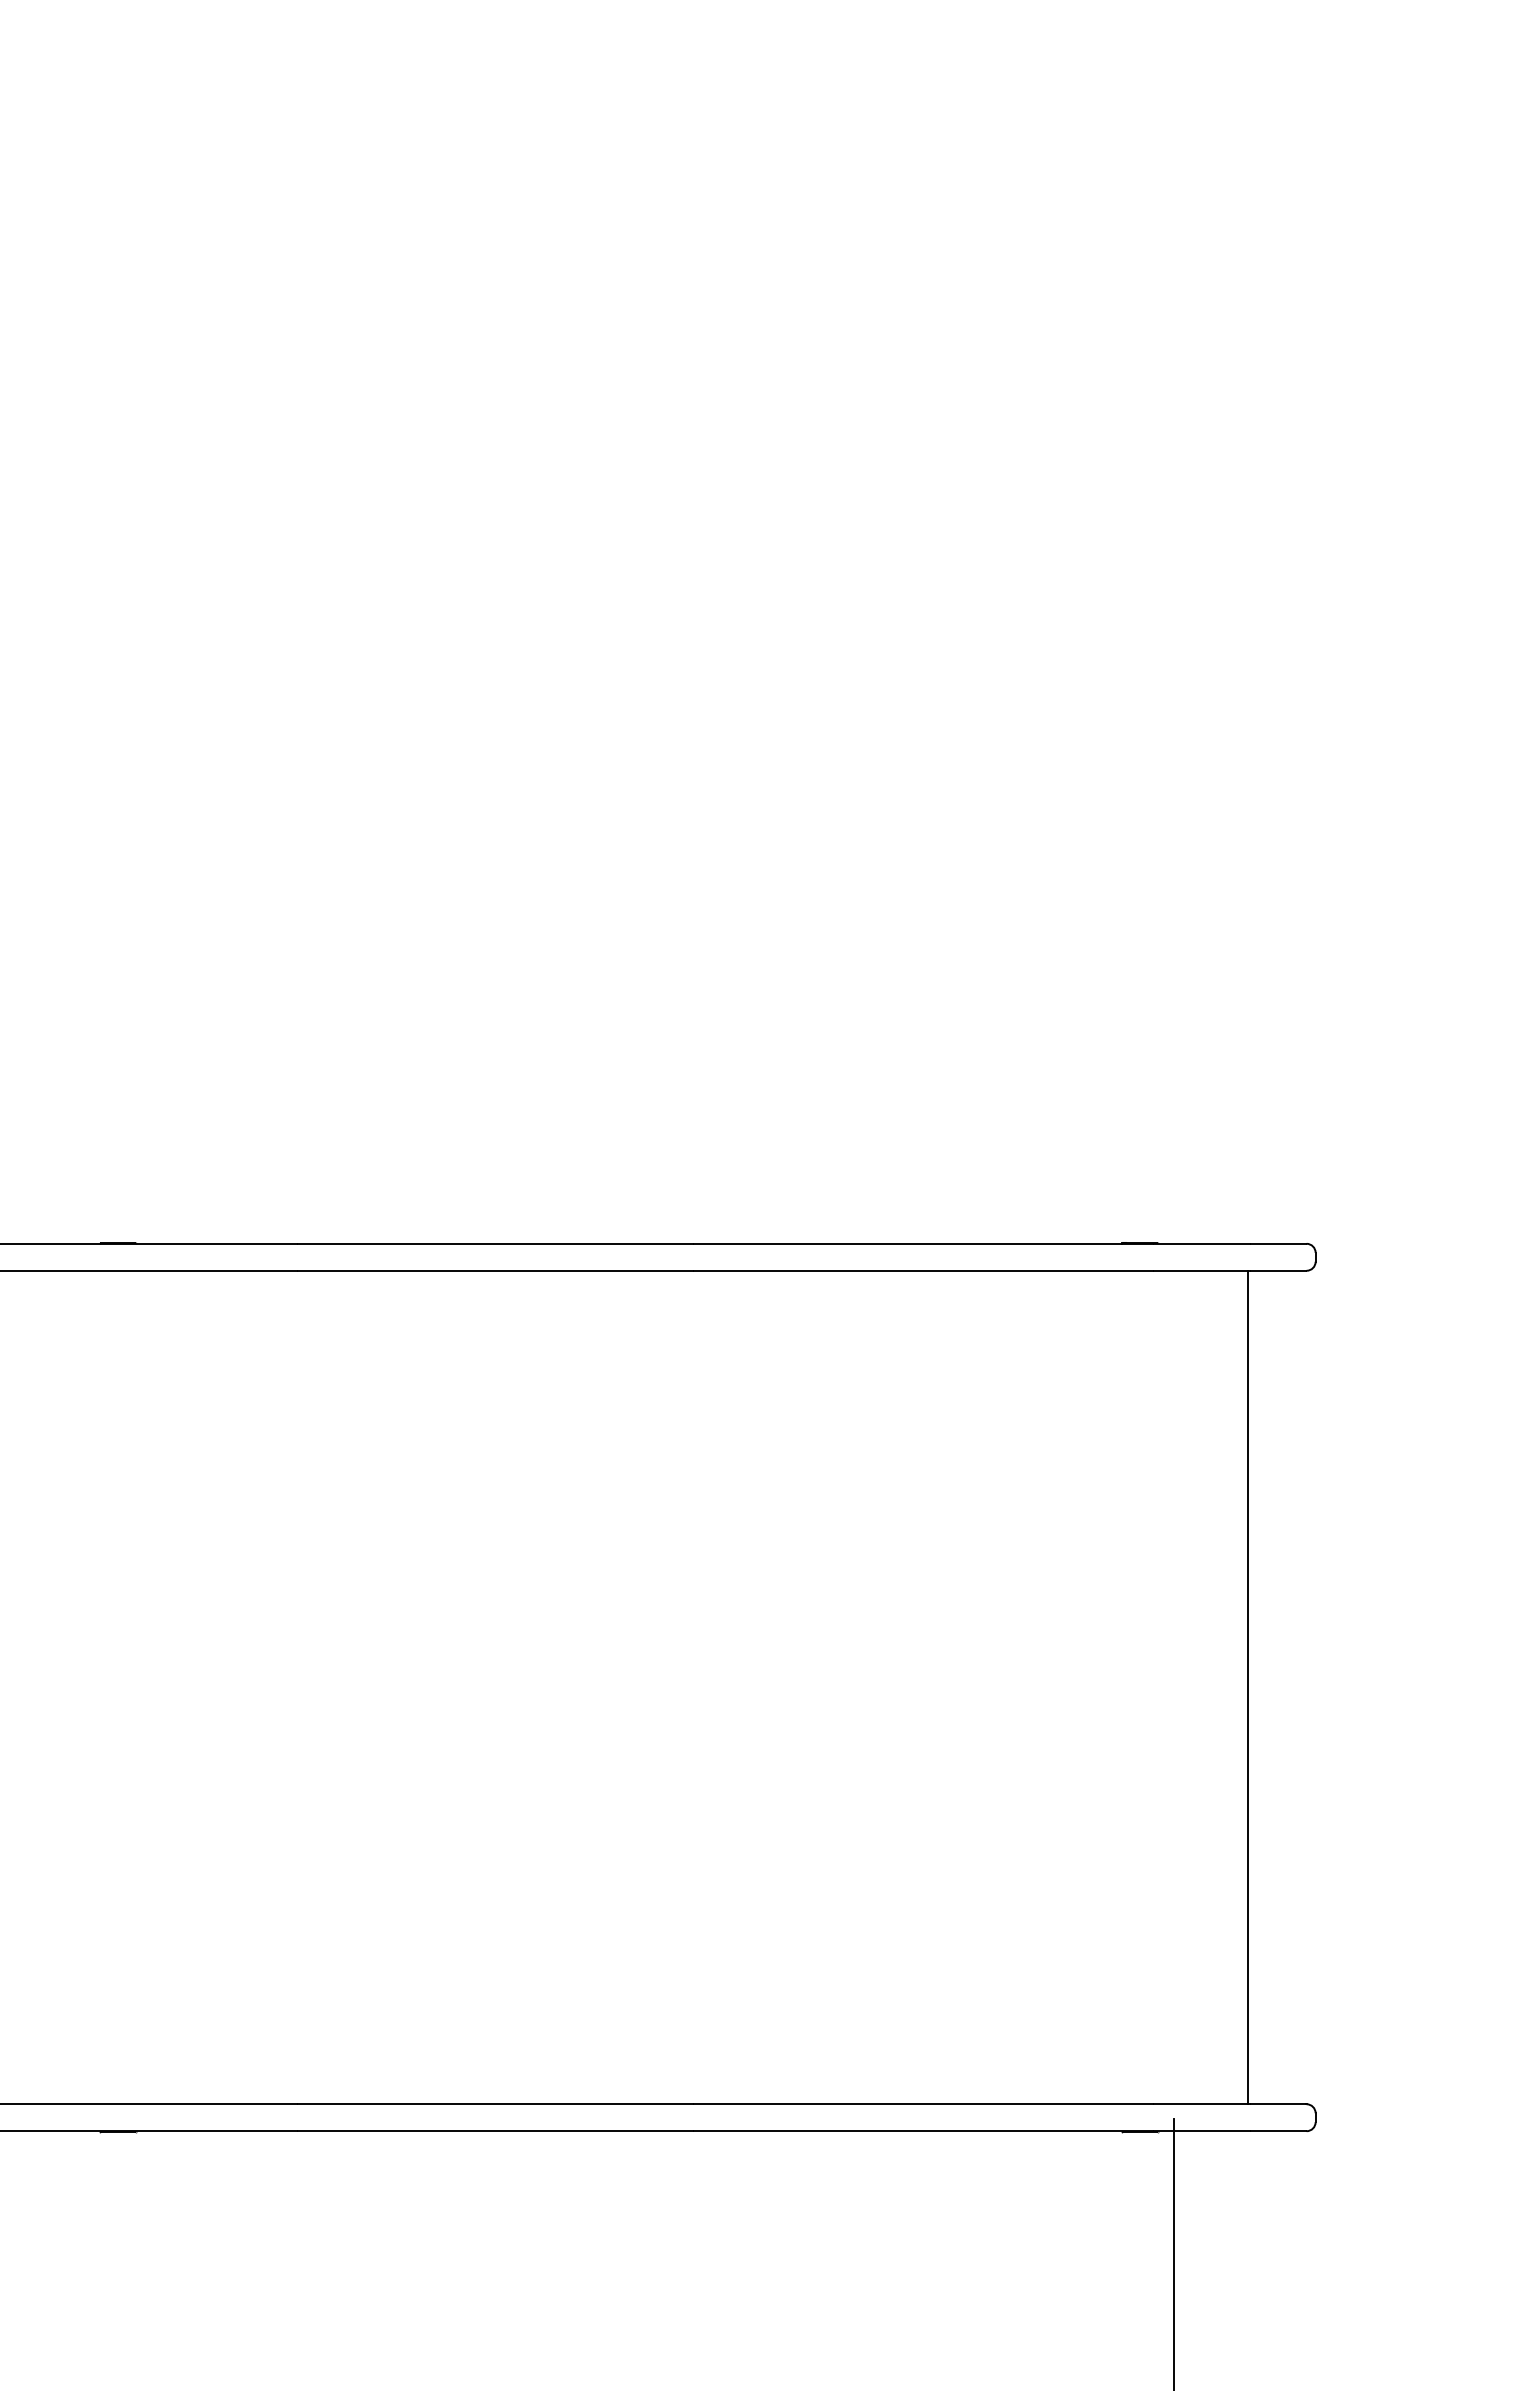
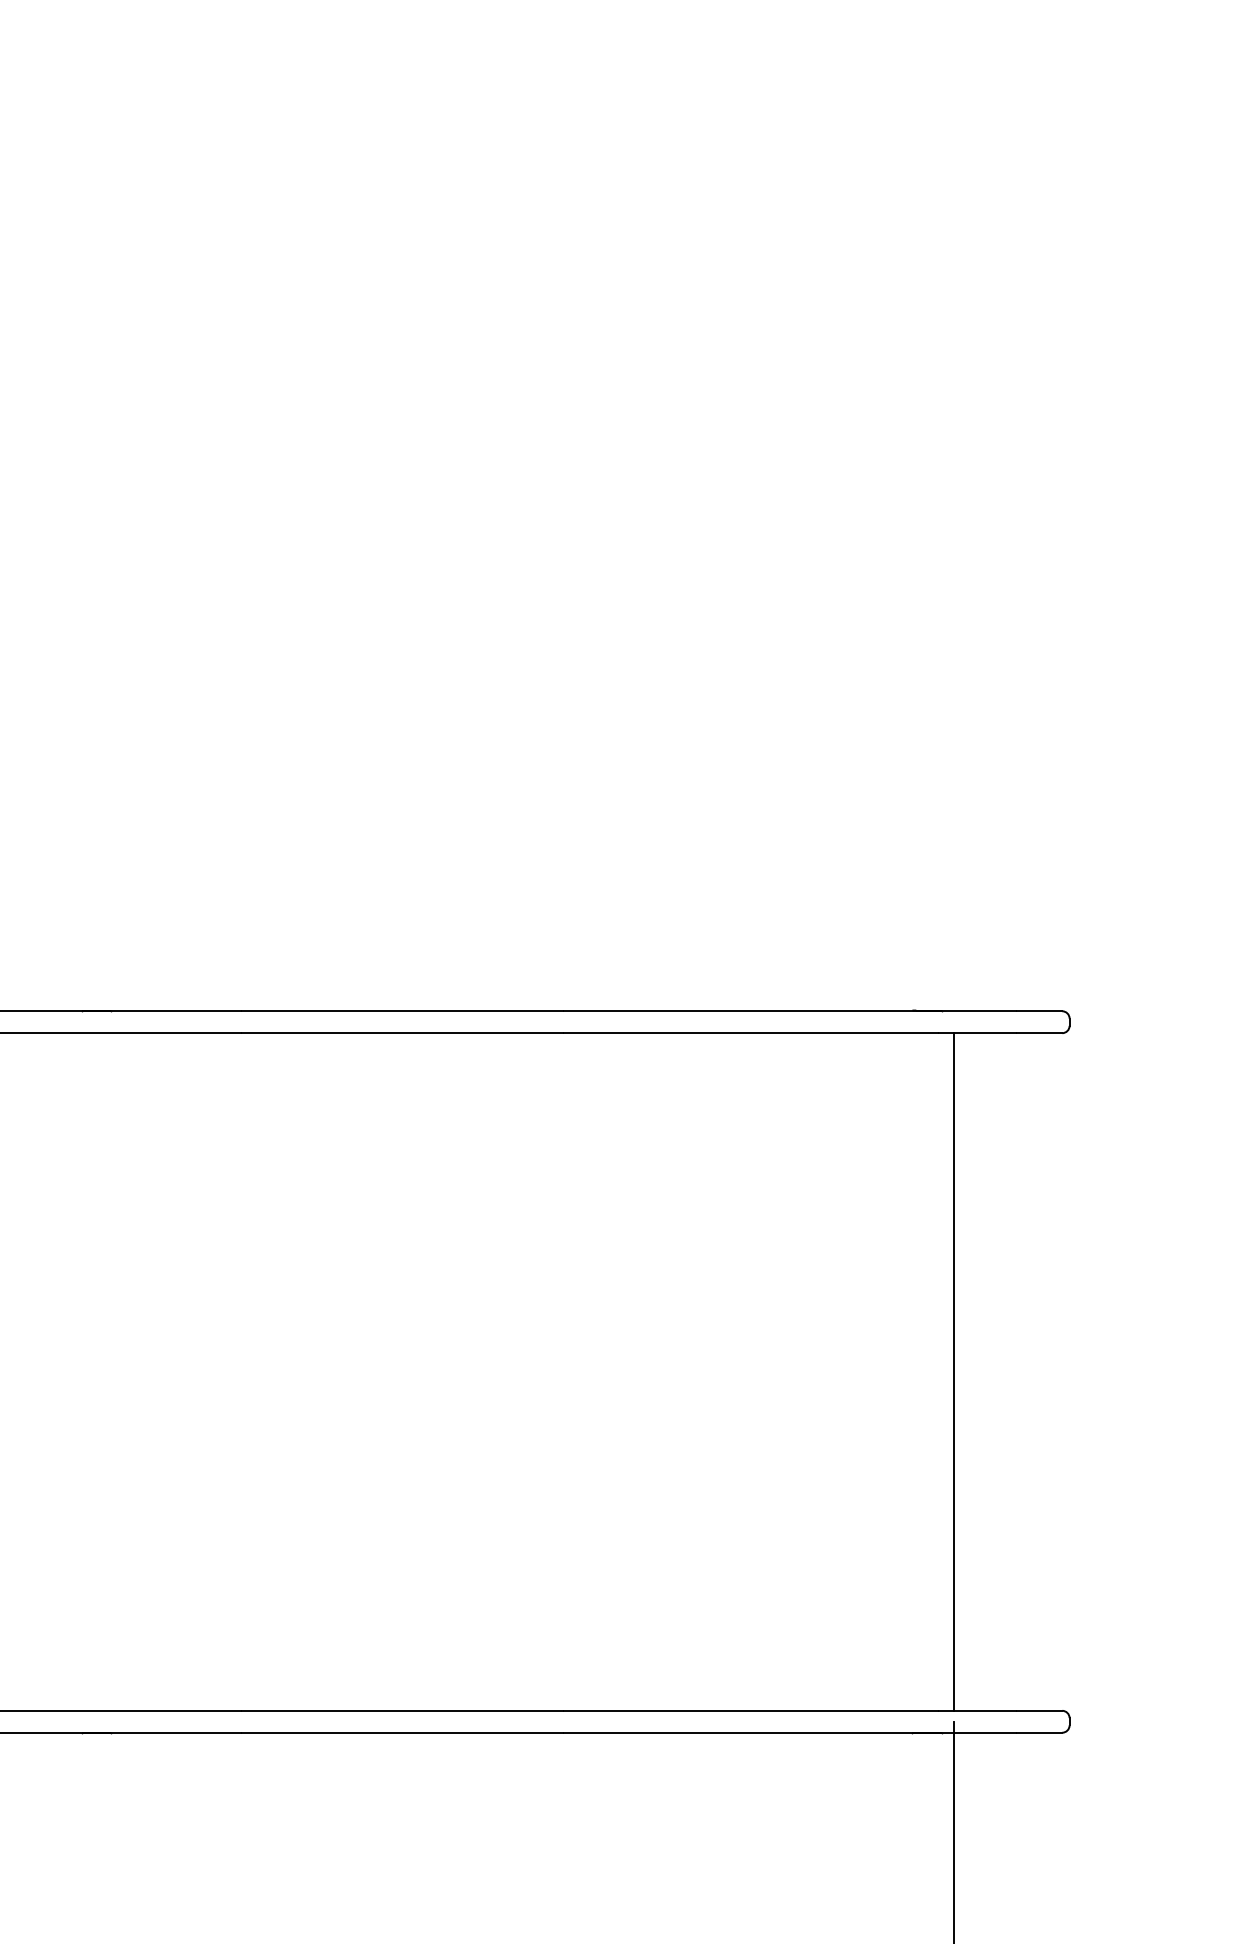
line: (1247, 1687) -> (954, 1371), moved

